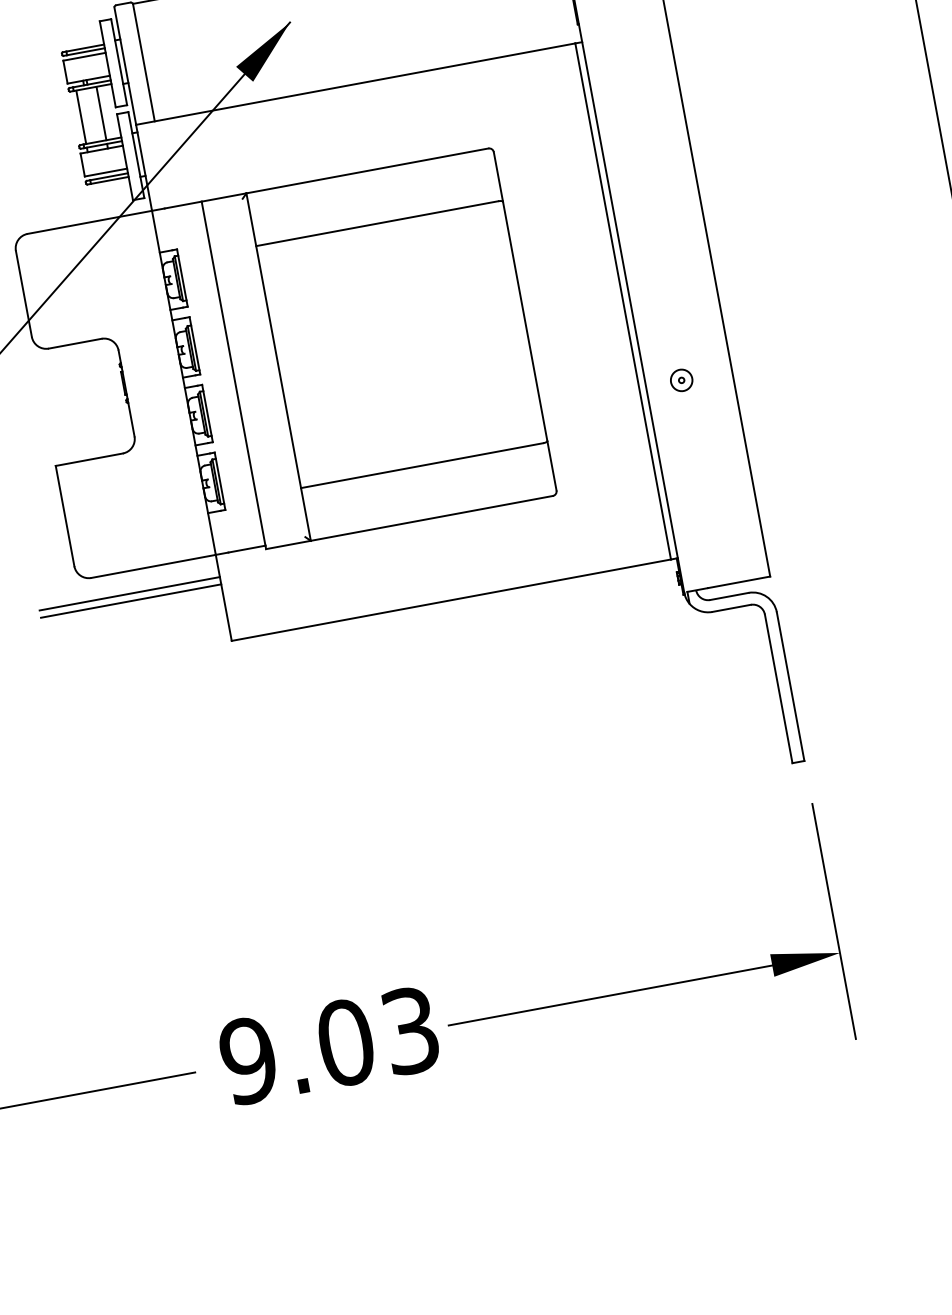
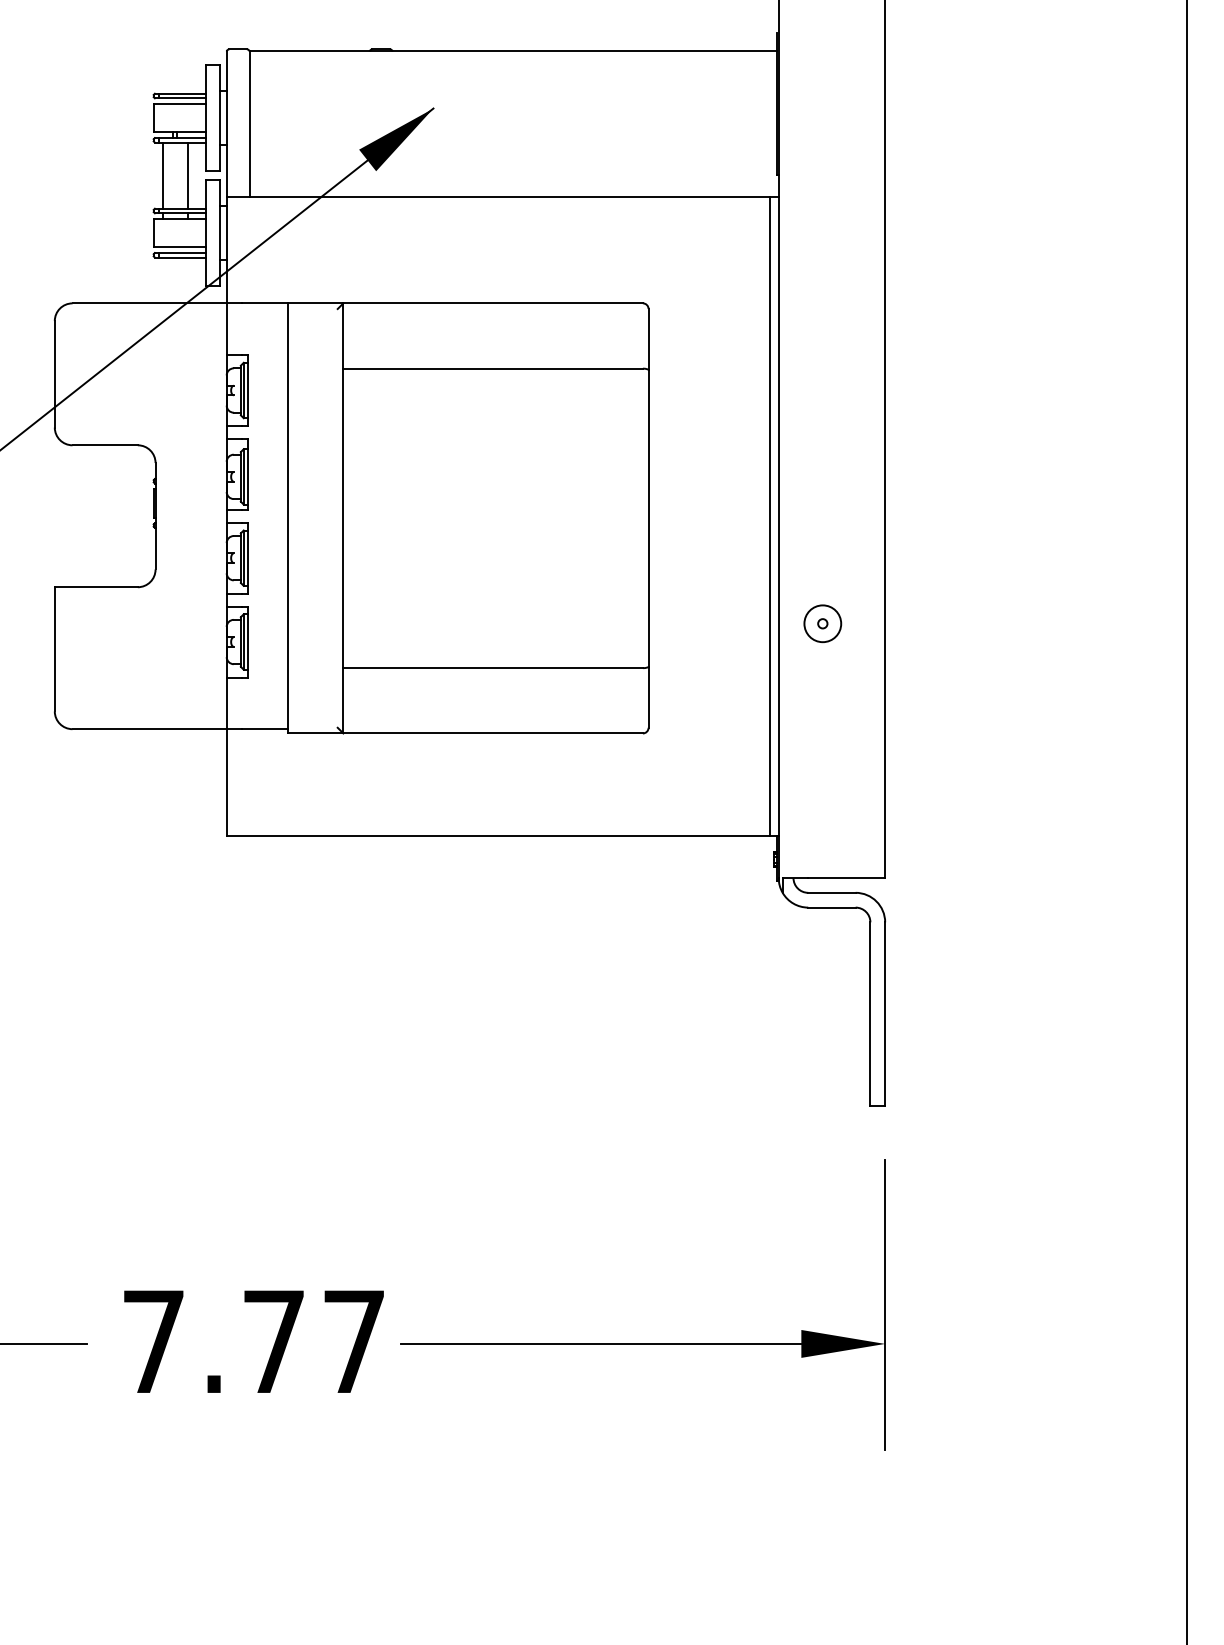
part: (681, 380) -> (822, 623), size x1.4
line: (129, 593) -> (114, 756), removed
line: (130, 601) -> (114, 765), removed
text: (328, 1045) -> (252, 1341), 9.03 -> 7.77

